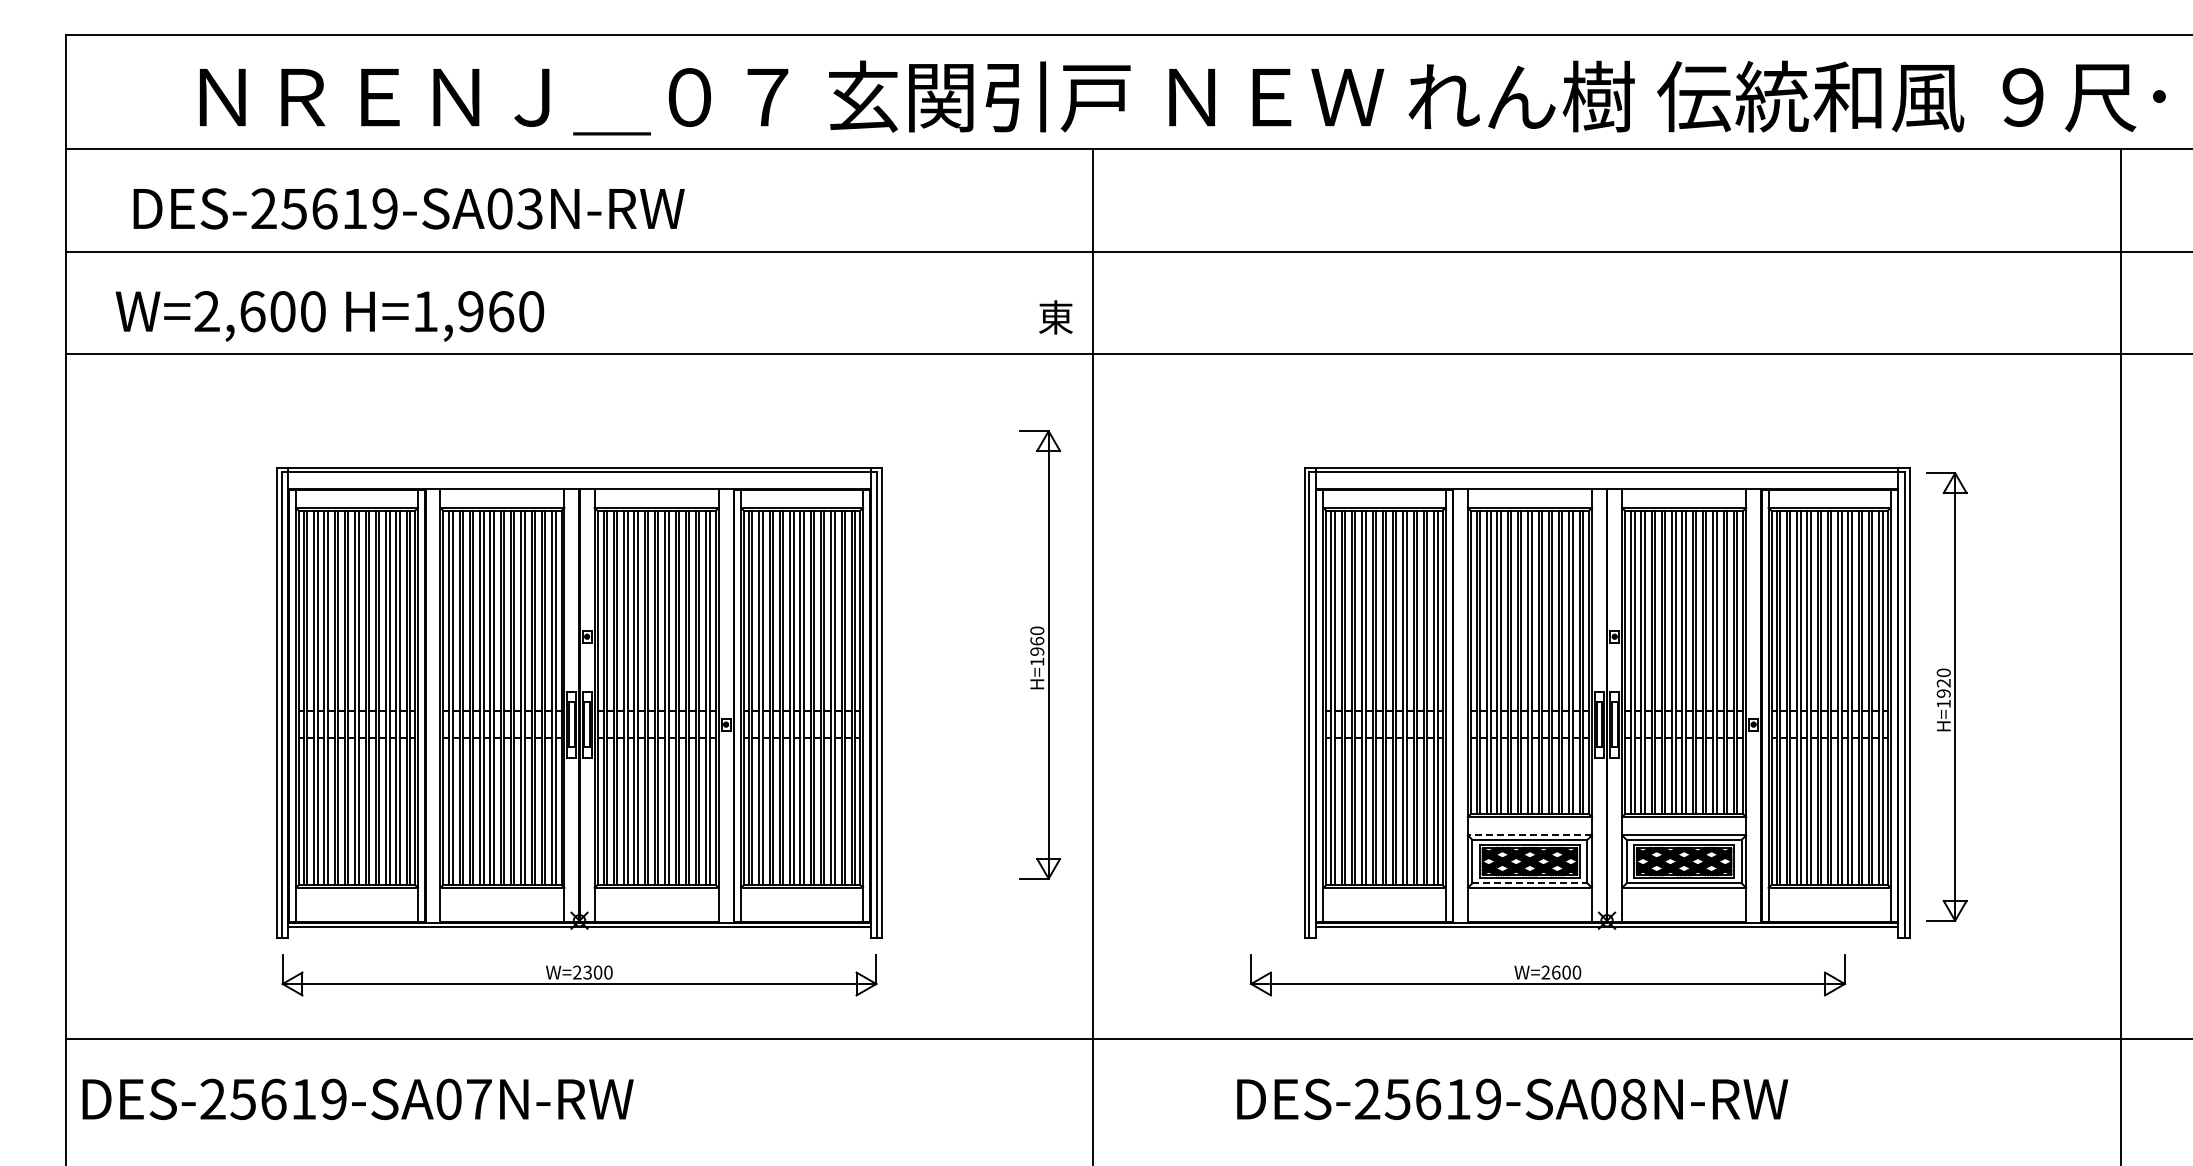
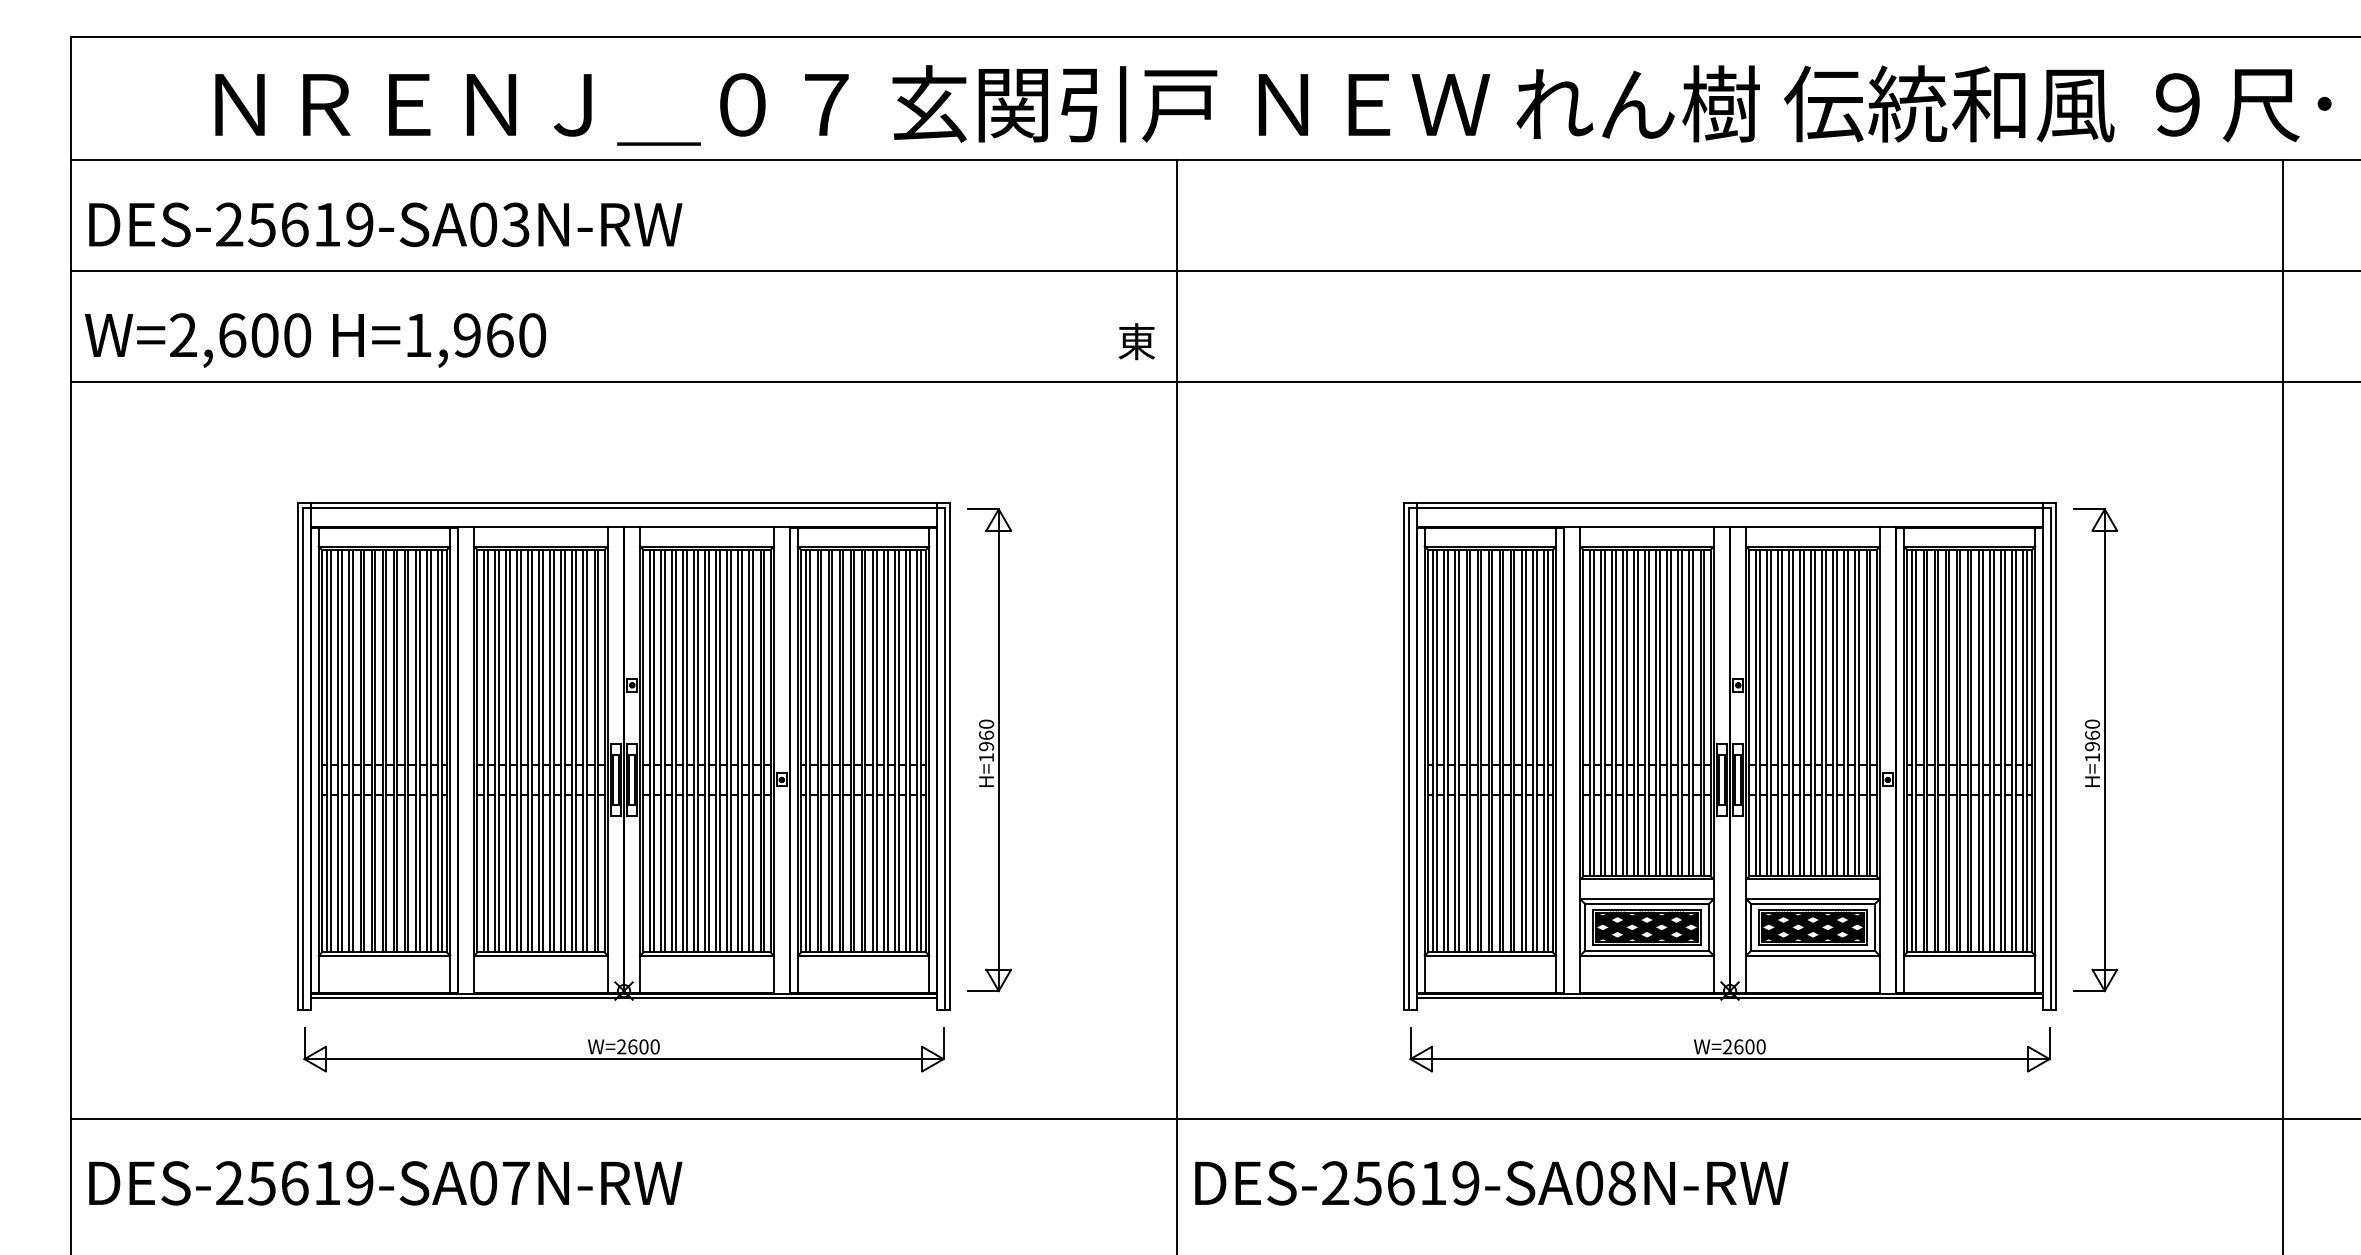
text: (408, 208) -> (385, 224), moved
text: (329, 316) -> (315, 340), moved
part: (1040, 654) -> (989, 749), moved
text: (1943, 682) -> (2092, 734), H=1920 -> H=1960
line: (1529, 835) -> (1646, 899), dashed -> solid
line: (1530, 883) -> (1647, 950), dashed -> solid
text: (587, 972) -> (632, 1046), W=2300 -> W=2600
part: (1547, 975) -> (1729, 1049), moved
text: (1512, 1098) -> (1491, 1182), moved

